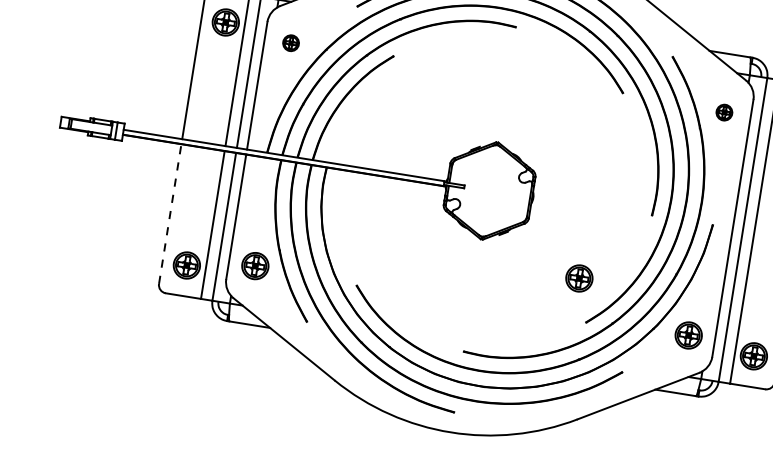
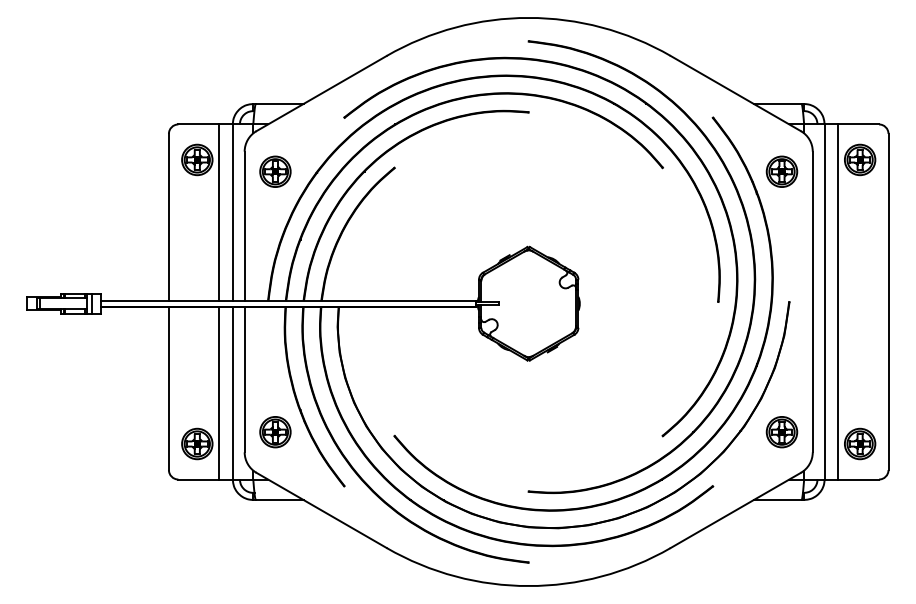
part: (291, 43) -> (275, 171), size x1.67
part: (724, 112) -> (781, 171), size x1.67
line: (169, 214) -> (168, 388), dashed -> solid
part: (578, 278) -> (646, 387), removed

